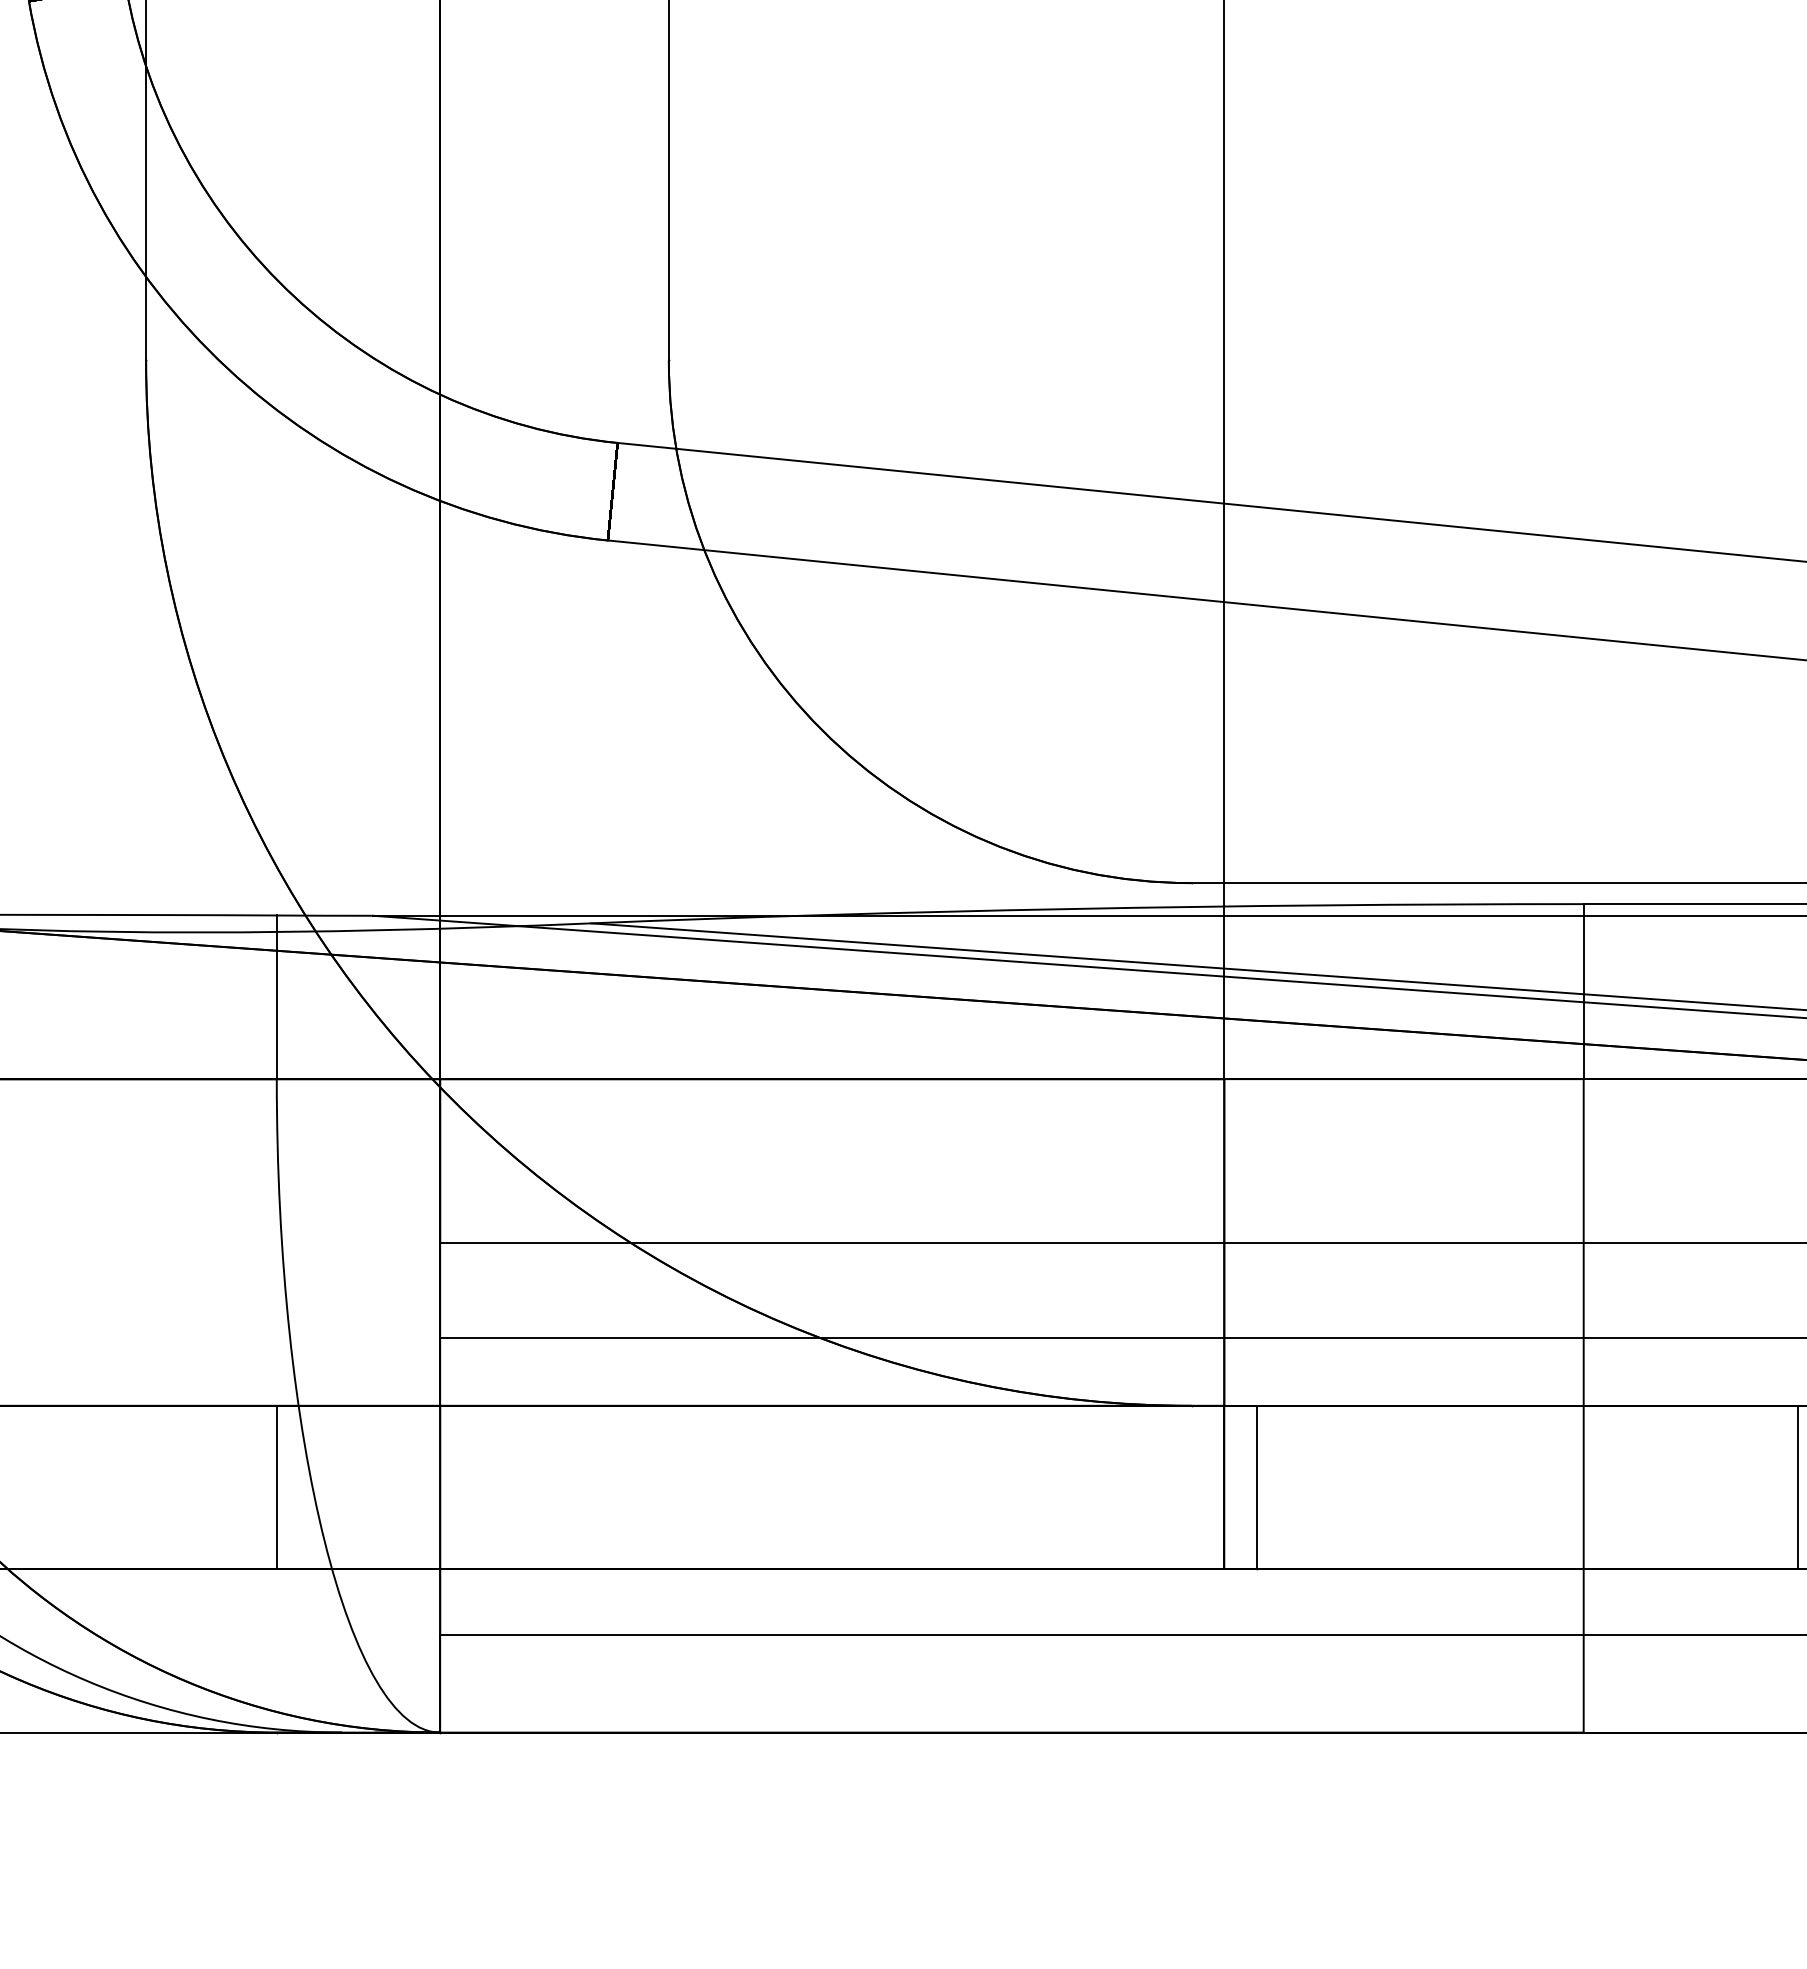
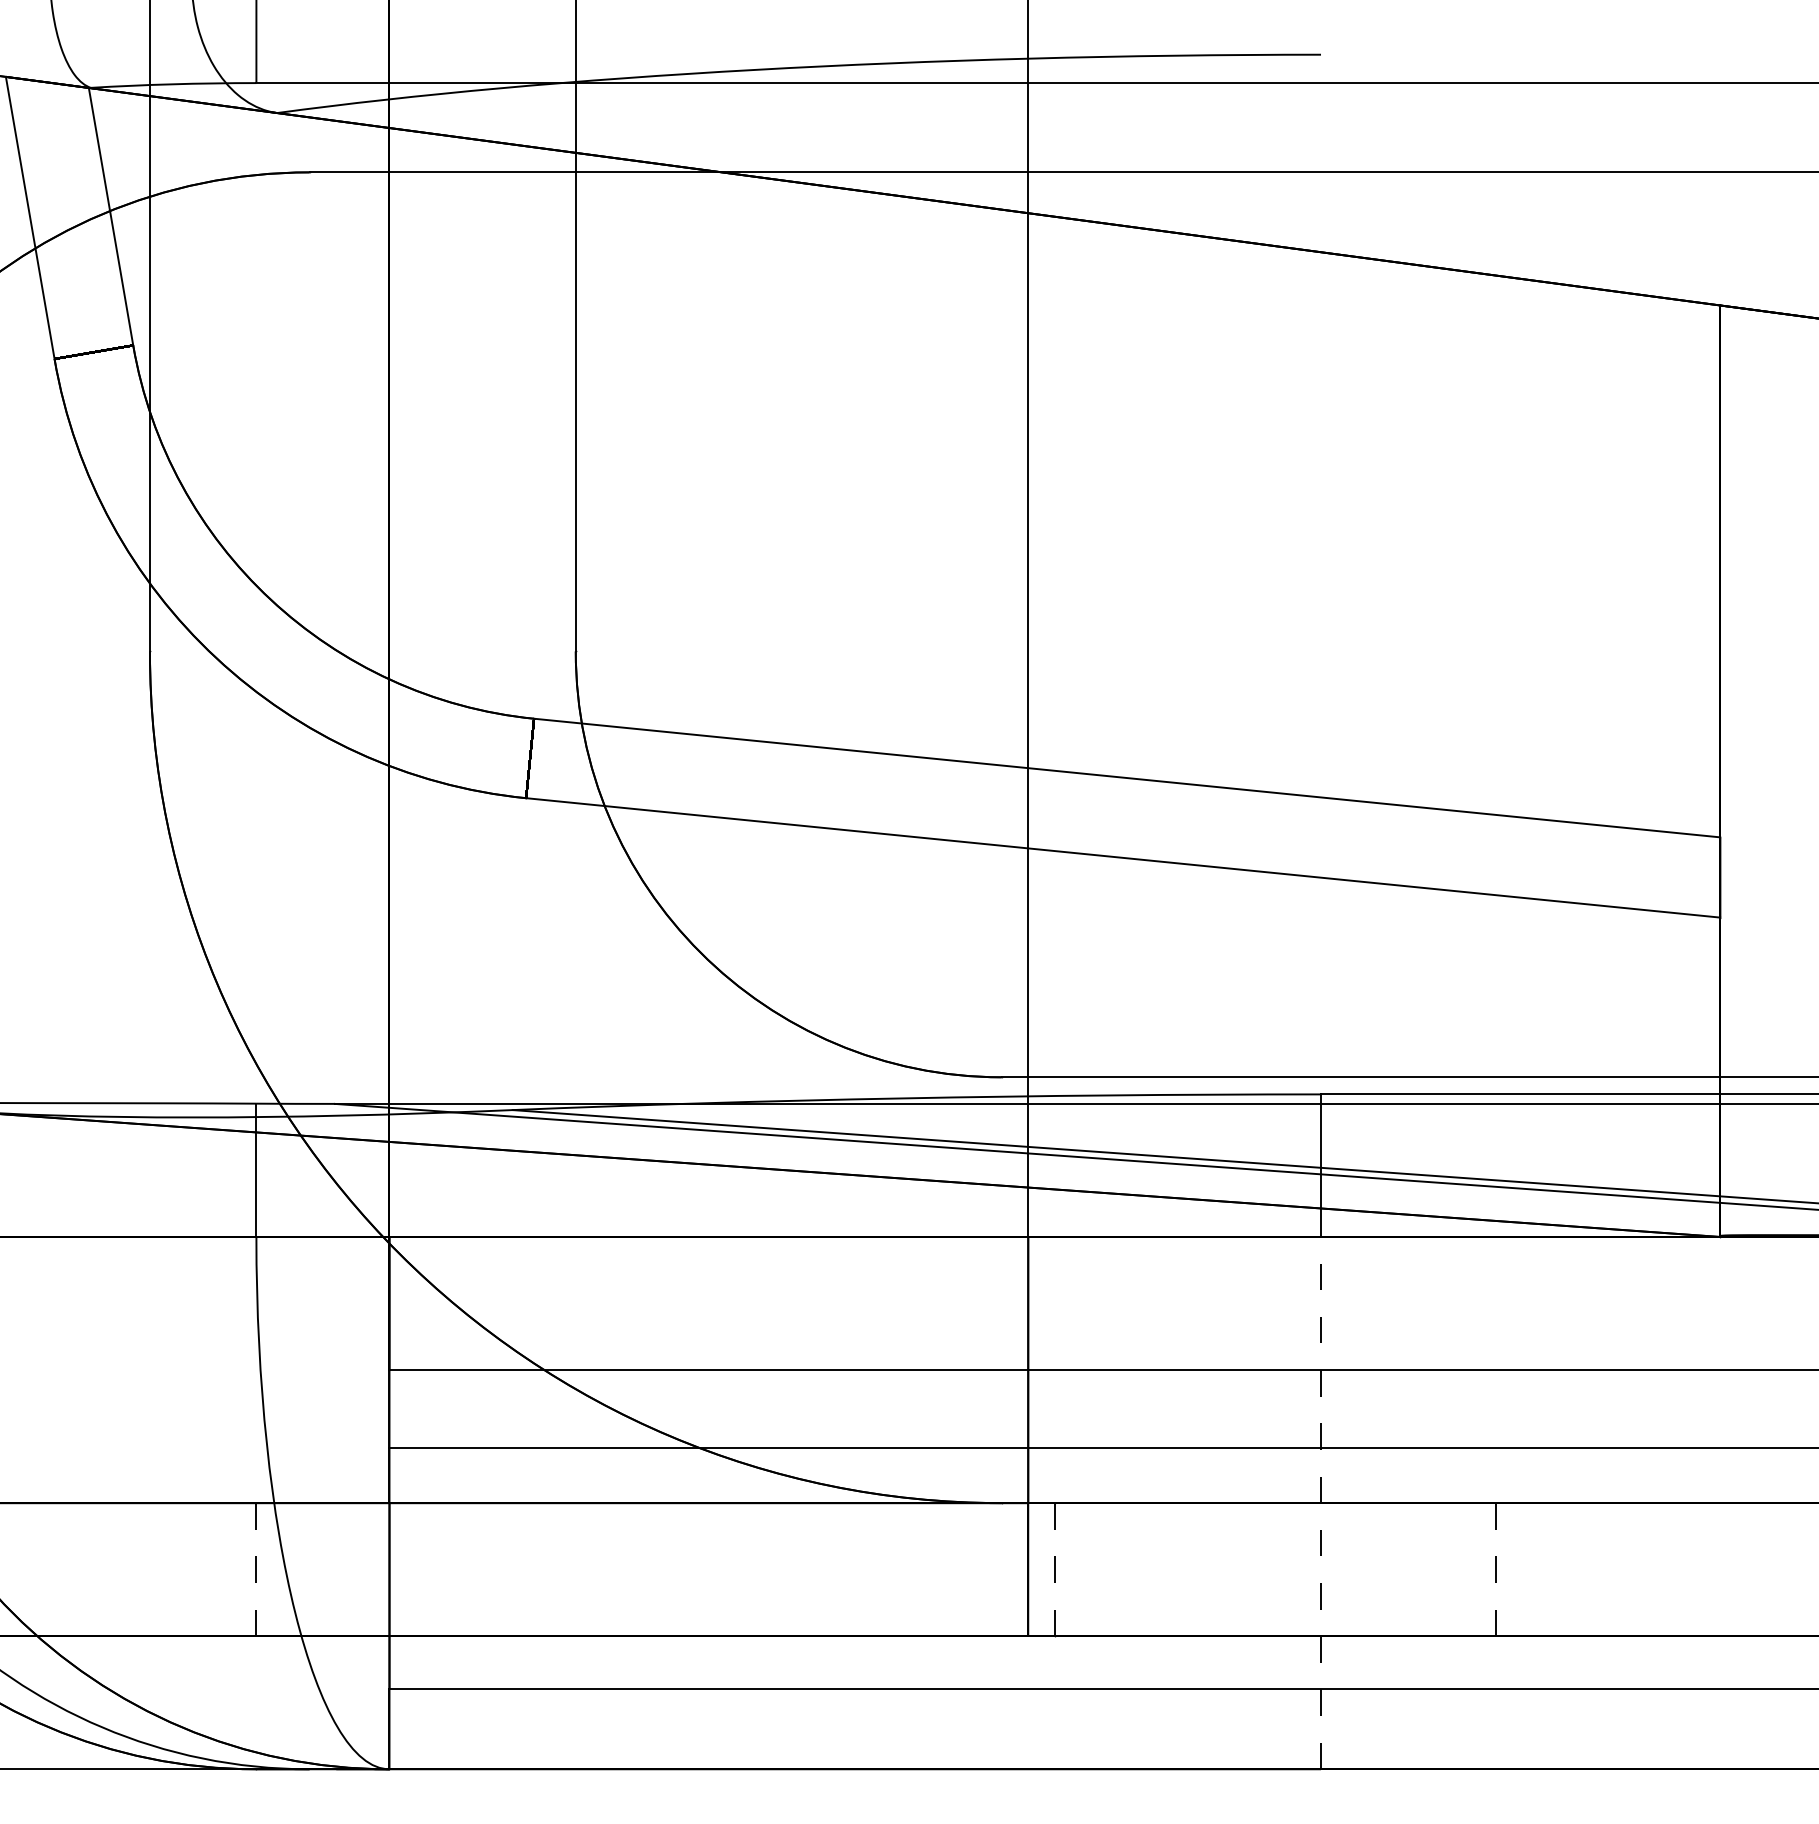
arc: (1584, 1422) -> (1321, 1516), solid -> dashed
line: (276, 1487) -> (256, 1569), solid -> dashed
line: (1256, 1487) -> (1054, 1569), solid -> dashed
line: (1797, 1487) -> (1495, 1569), solid -> dashed

